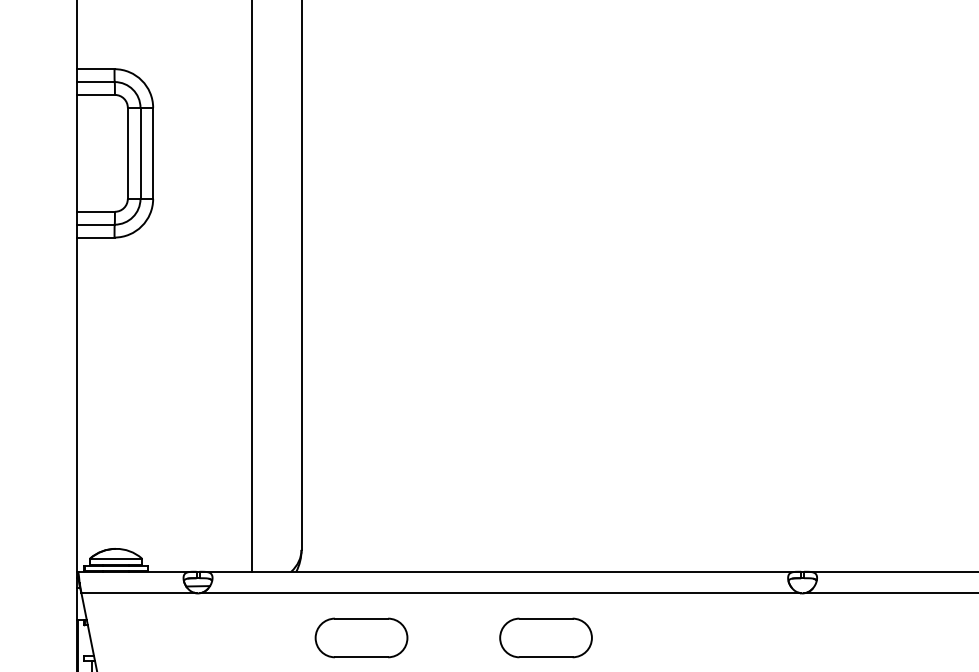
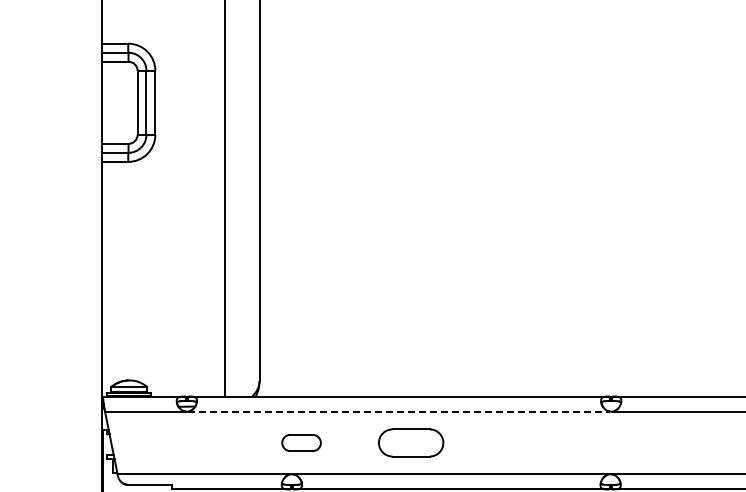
line: (500, 593) -> (399, 411), solid -> dashed
part: (361, 637) -> (301, 442), size x0.6
part: (546, 637) -> (411, 442), moved

